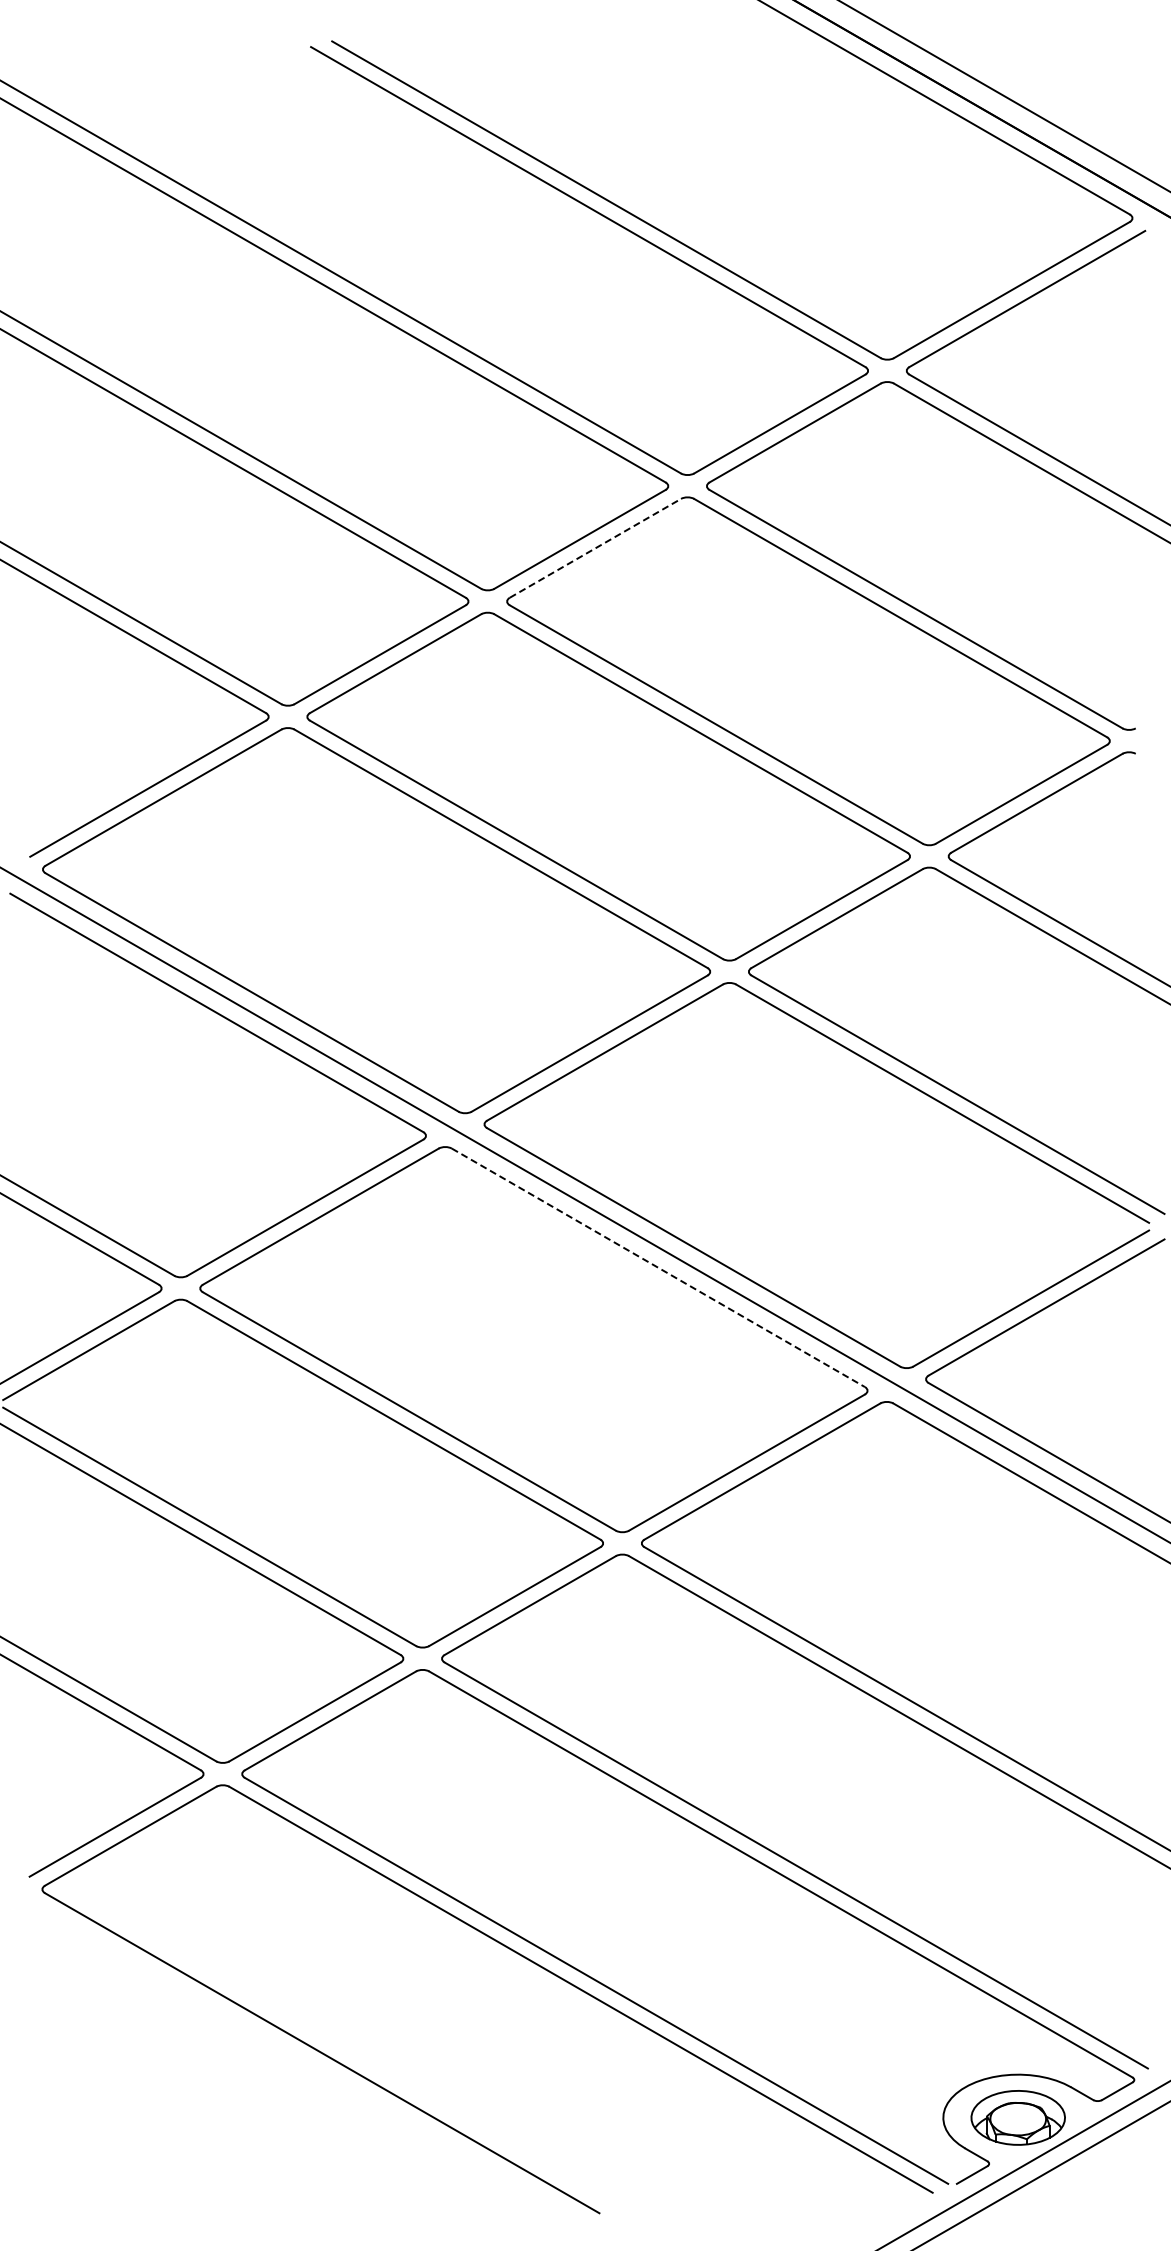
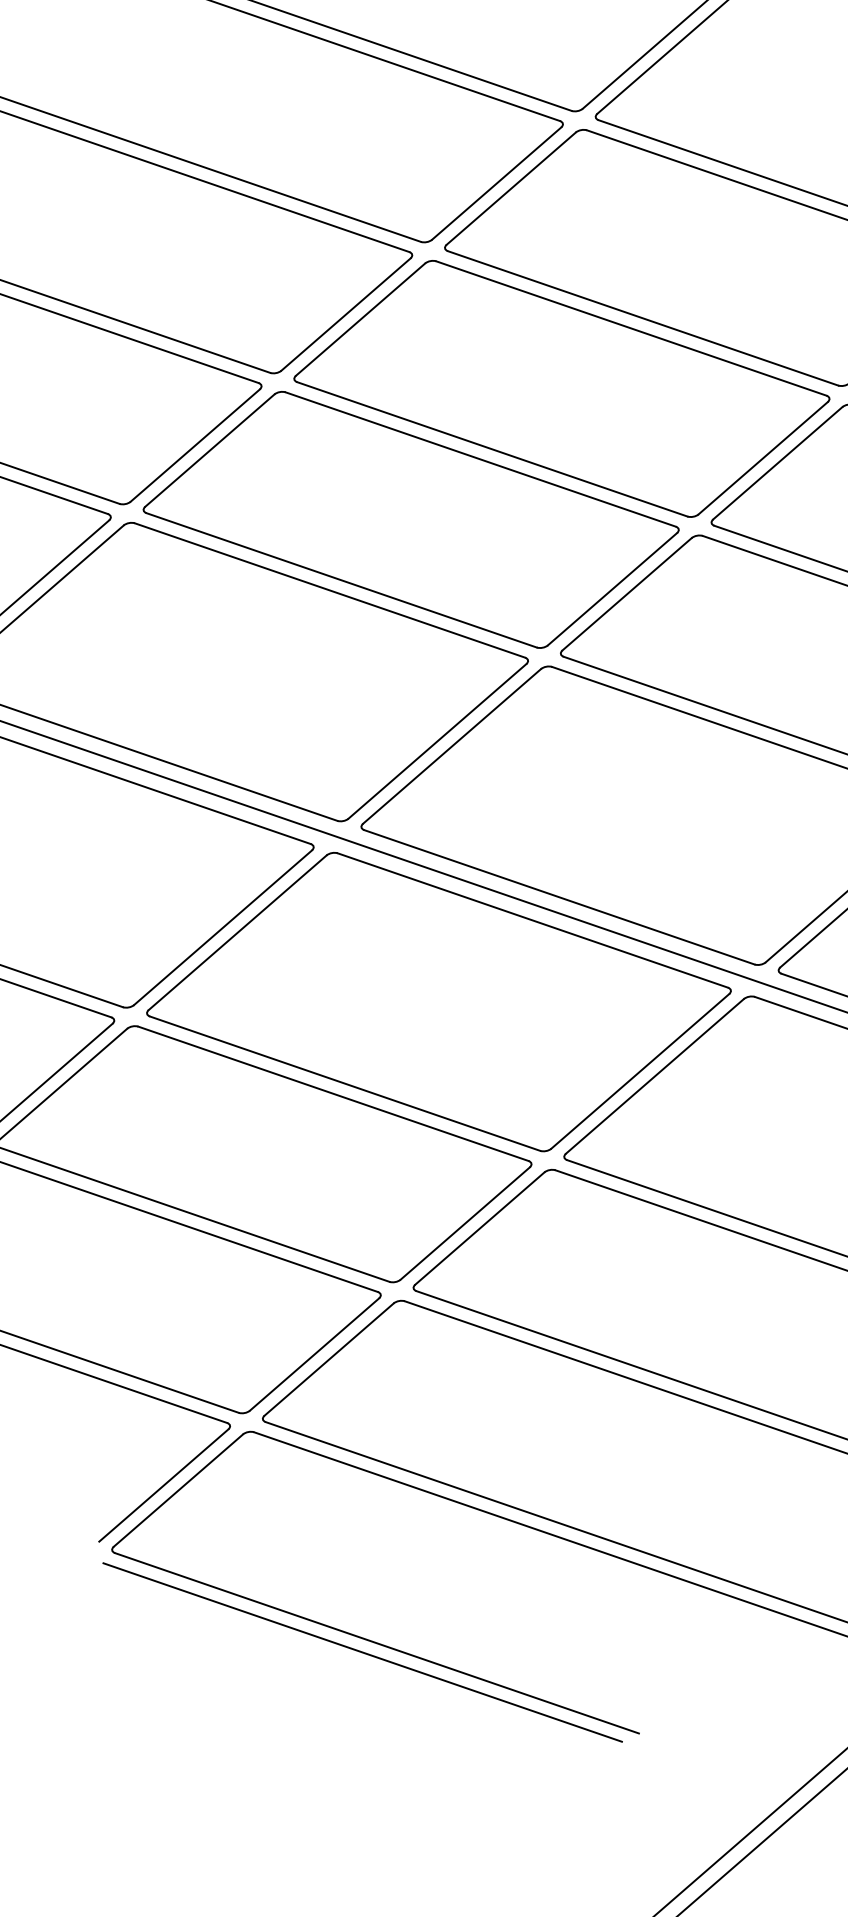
line: (595, 548) -> (360, 319), dashed -> solid
line: (658, 1268) -> (533, 921), dashed -> solid
line: (303, 2060) -> (362, 1652), added

